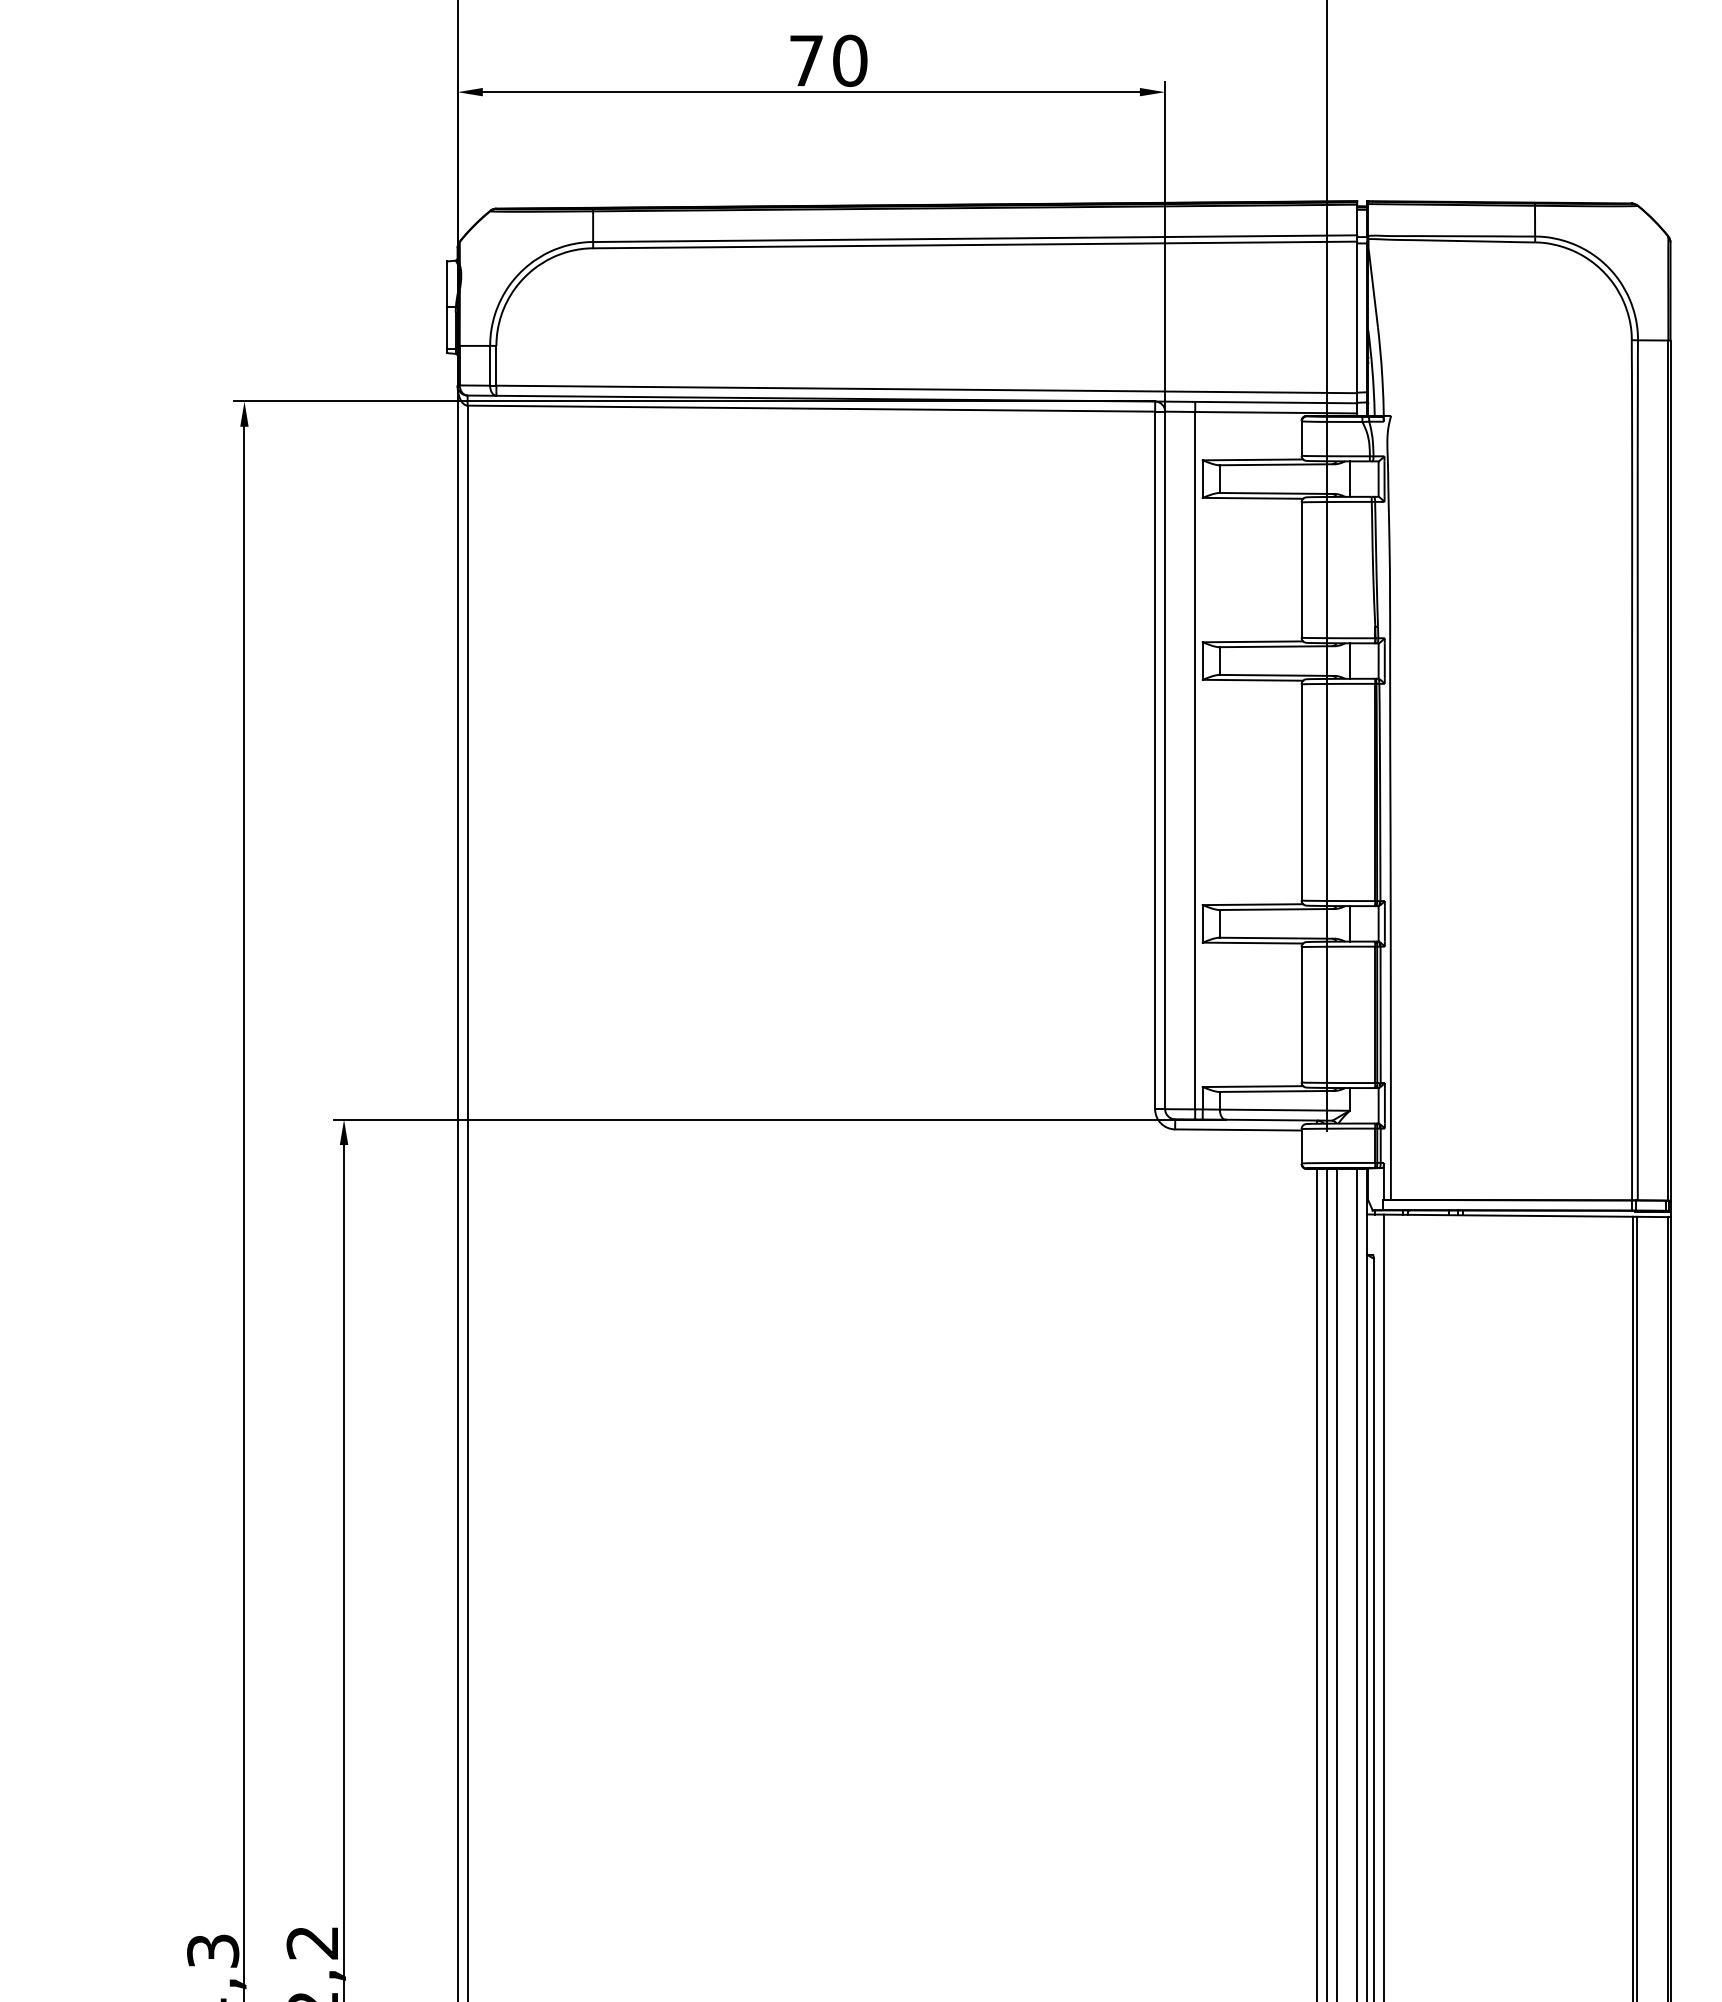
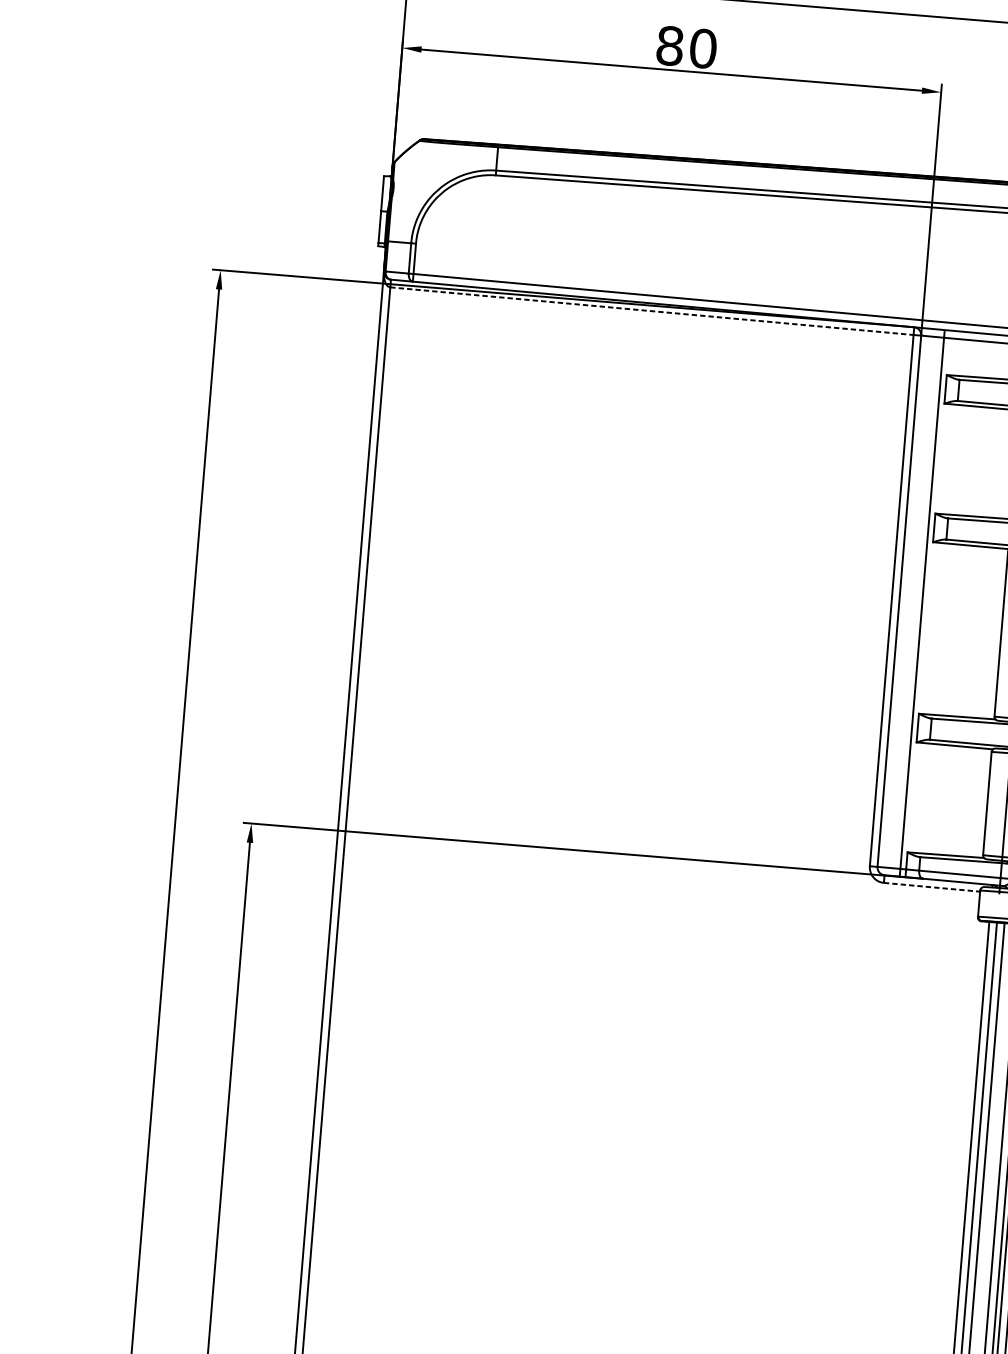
text: (806, 60) -> (670, 45), 70 -> 80
line: (811, 408) -> (652, 311), solid -> dashed
line: (1238, 1129) -> (932, 886), solid -> dashed

